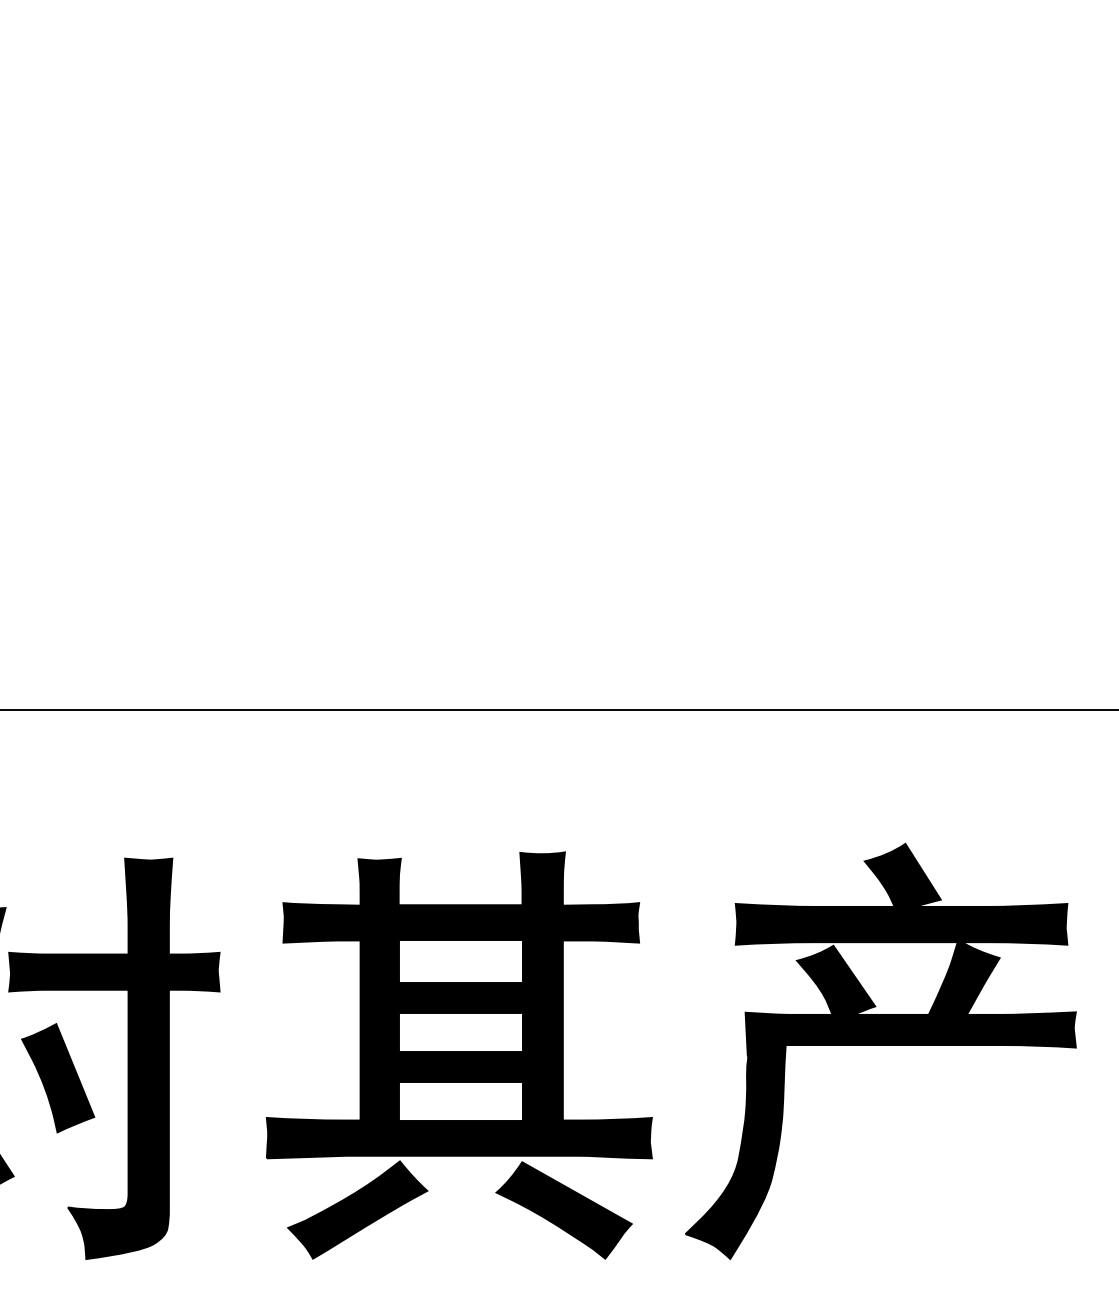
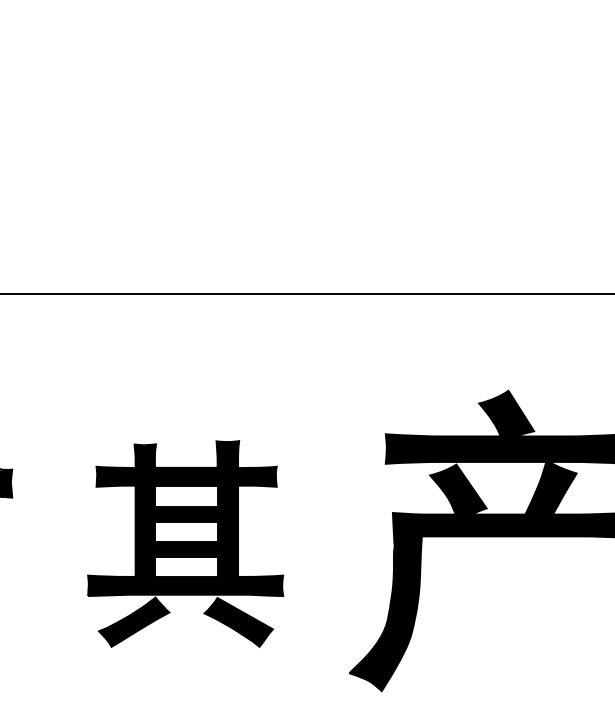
part: (458, 1055) -> (185, 543), size x0.7

